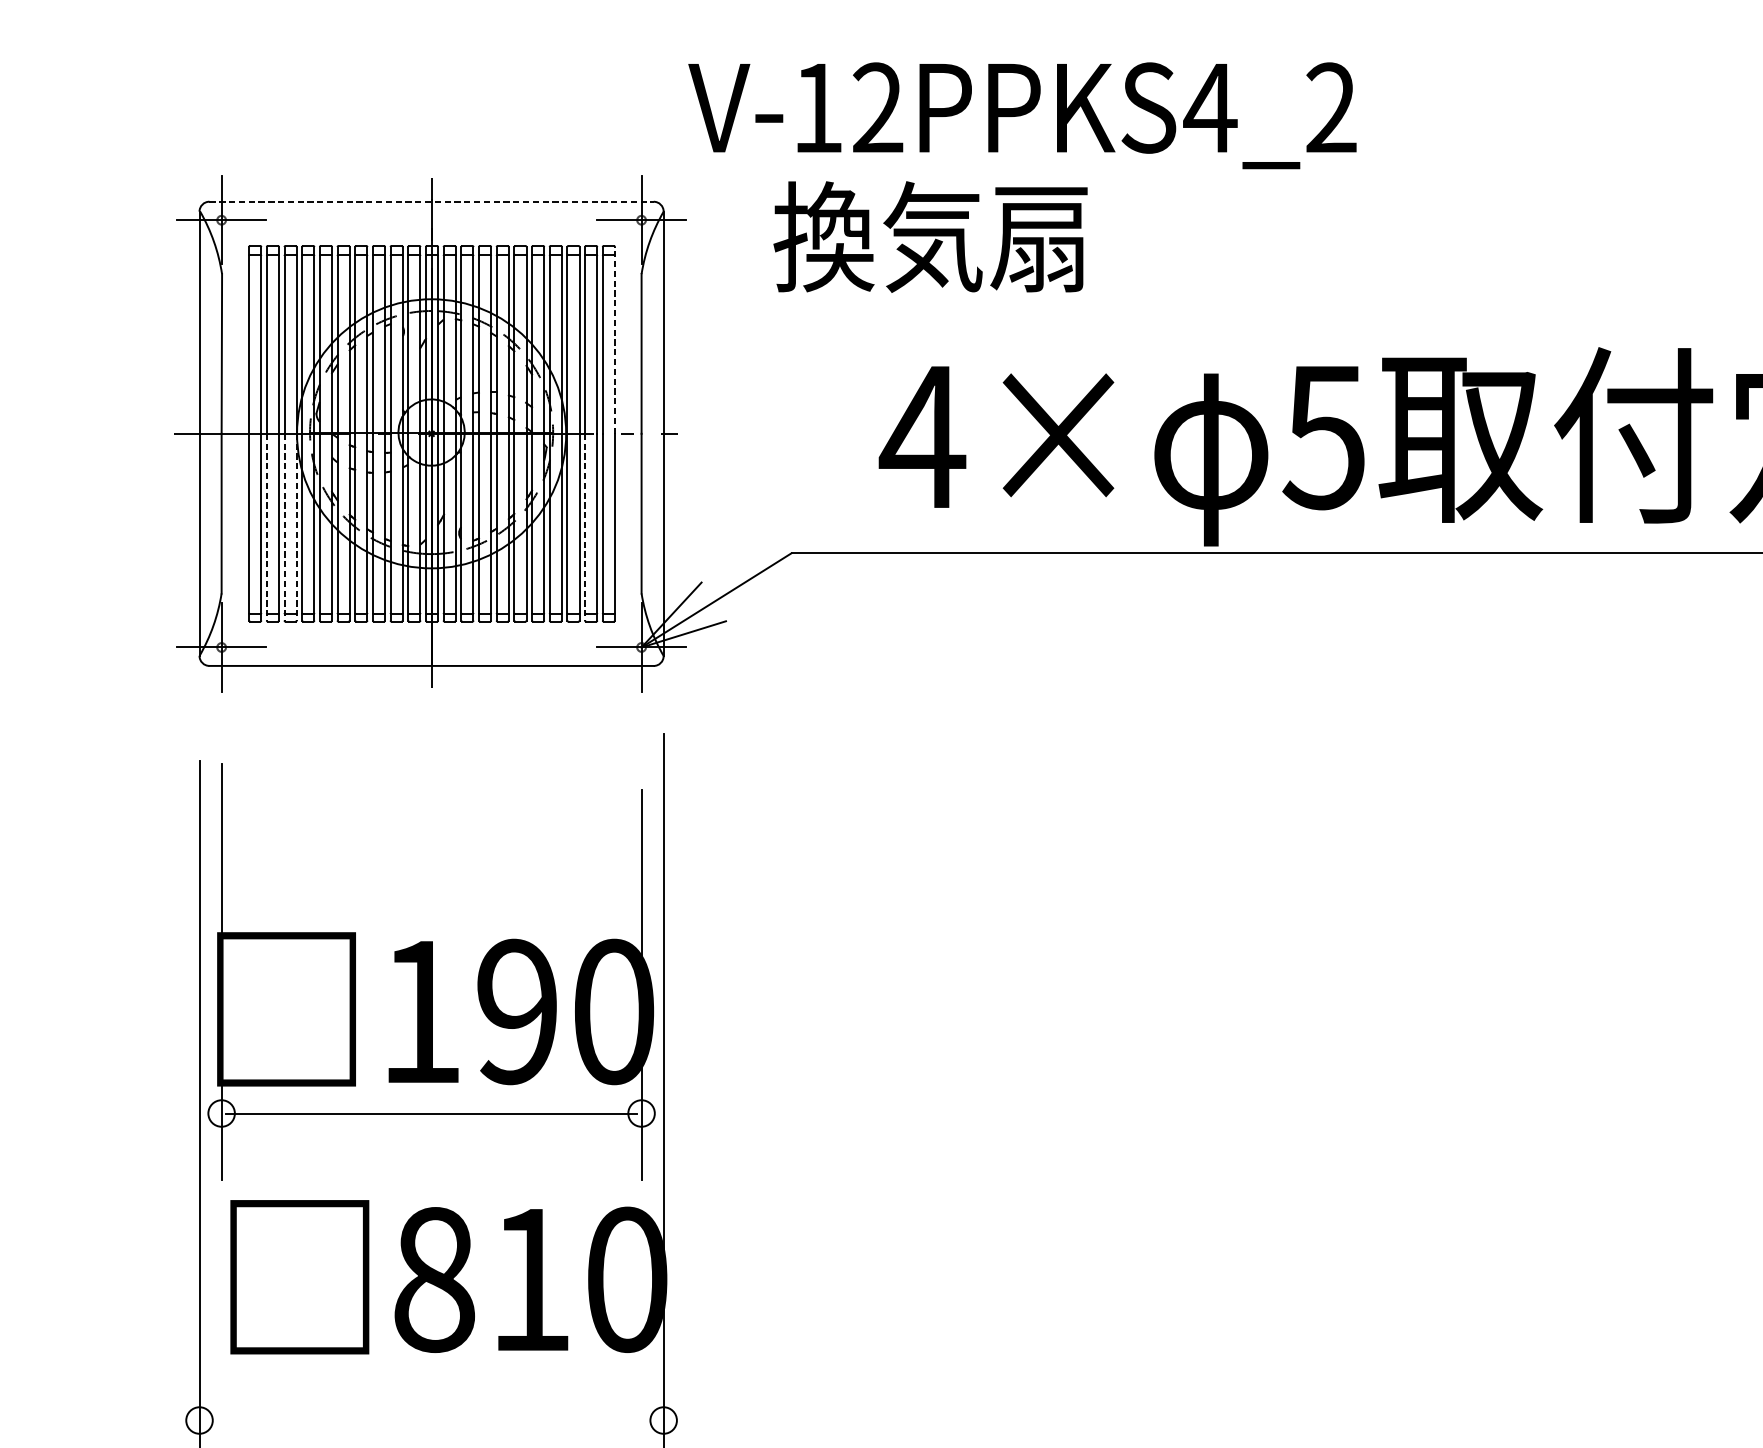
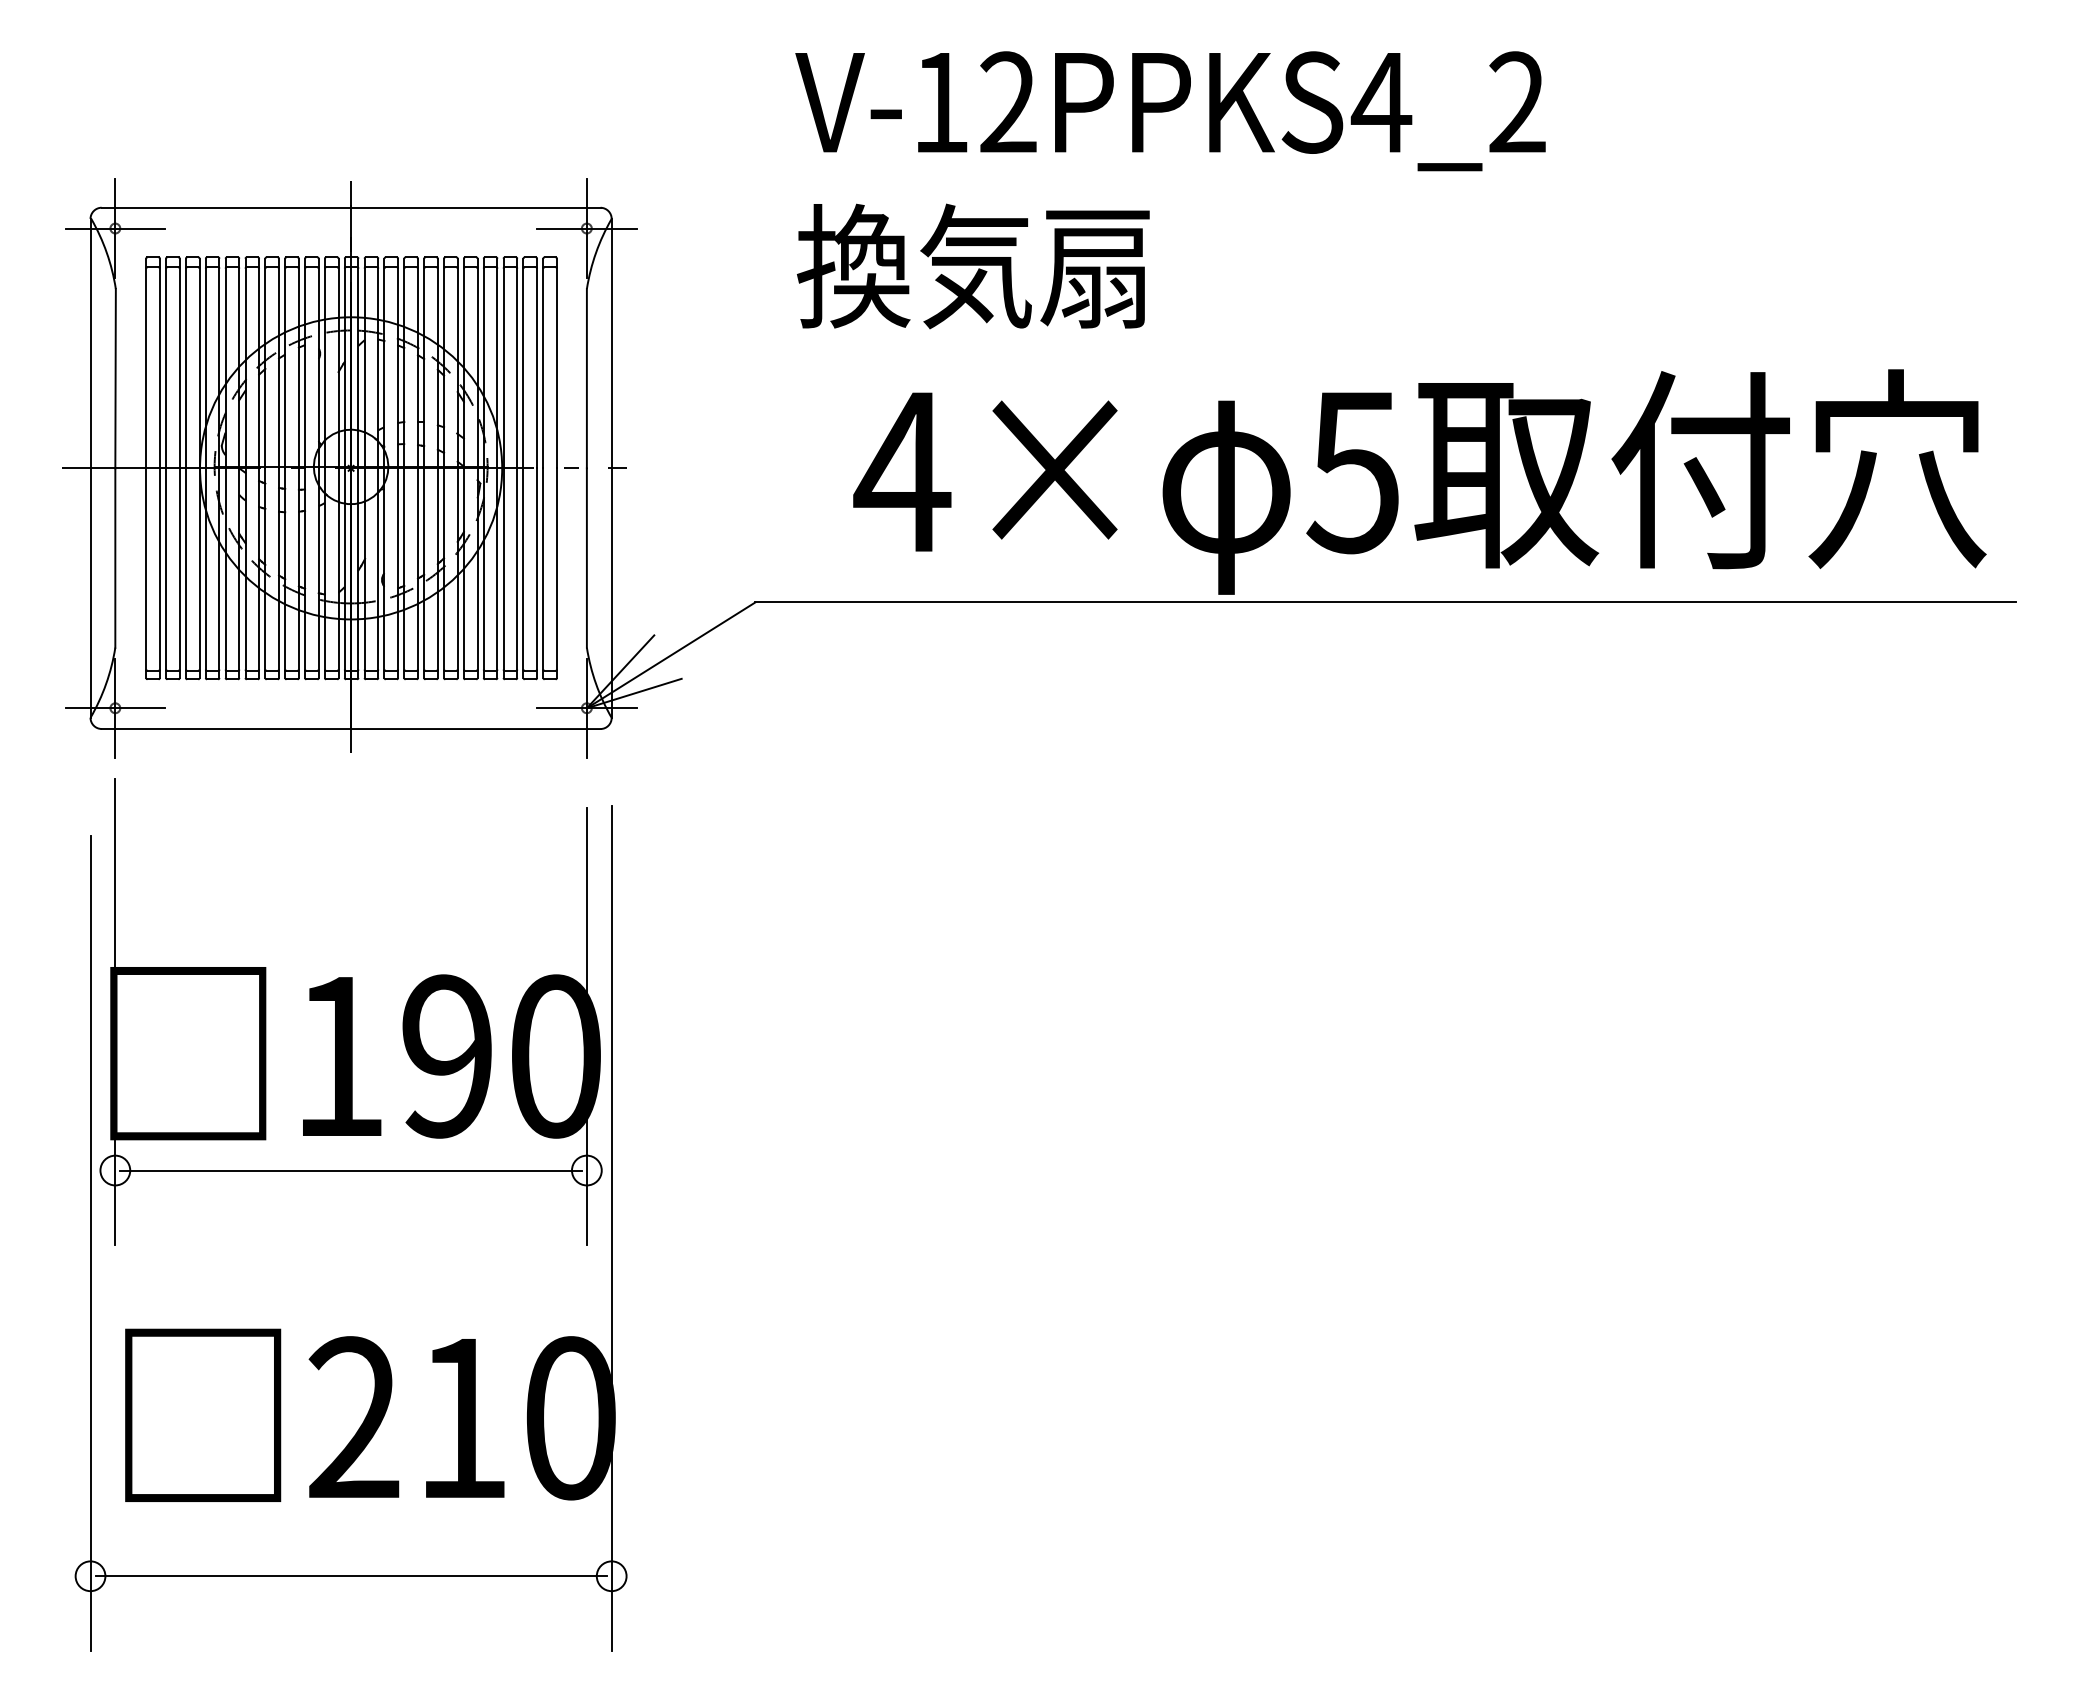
text: (1022, 115) -> (1170, 111), moved
line: (431, 201) -> (351, 207), dashed -> solid
text: (930, 237) -> (973, 266), moved
line: (614, 340) -> (556, 363), dashed -> solid
line: (267, 527) -> (166, 573), dashed -> solid
line: (284, 527) -> (185, 573), dashed -> solid
line: (296, 527) -> (199, 573), dashed -> solid
line: (585, 527) -> (523, 573), dashed -> solid
part: (431, 971) -> (350, 1011), moved
text: (433, 1280) -> (353, 1418), 810 -> 210
line: (431, 1420) -> (350, 1576), added

